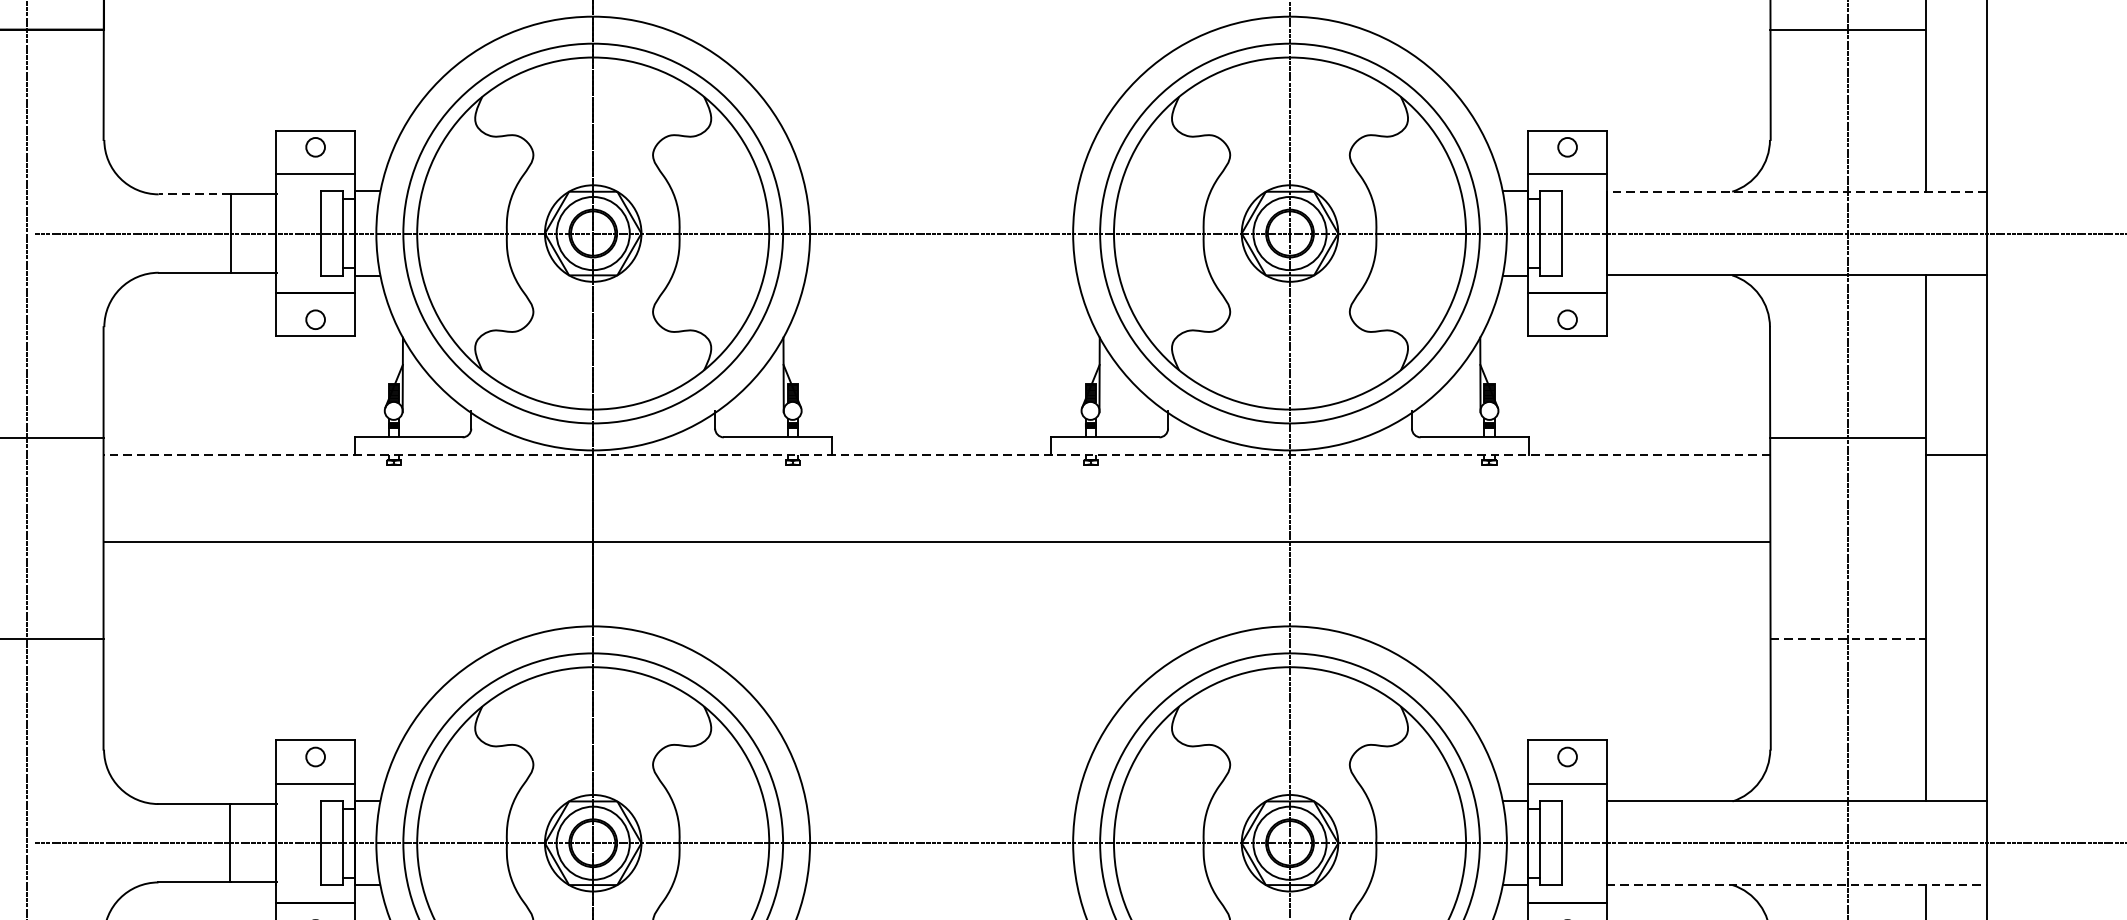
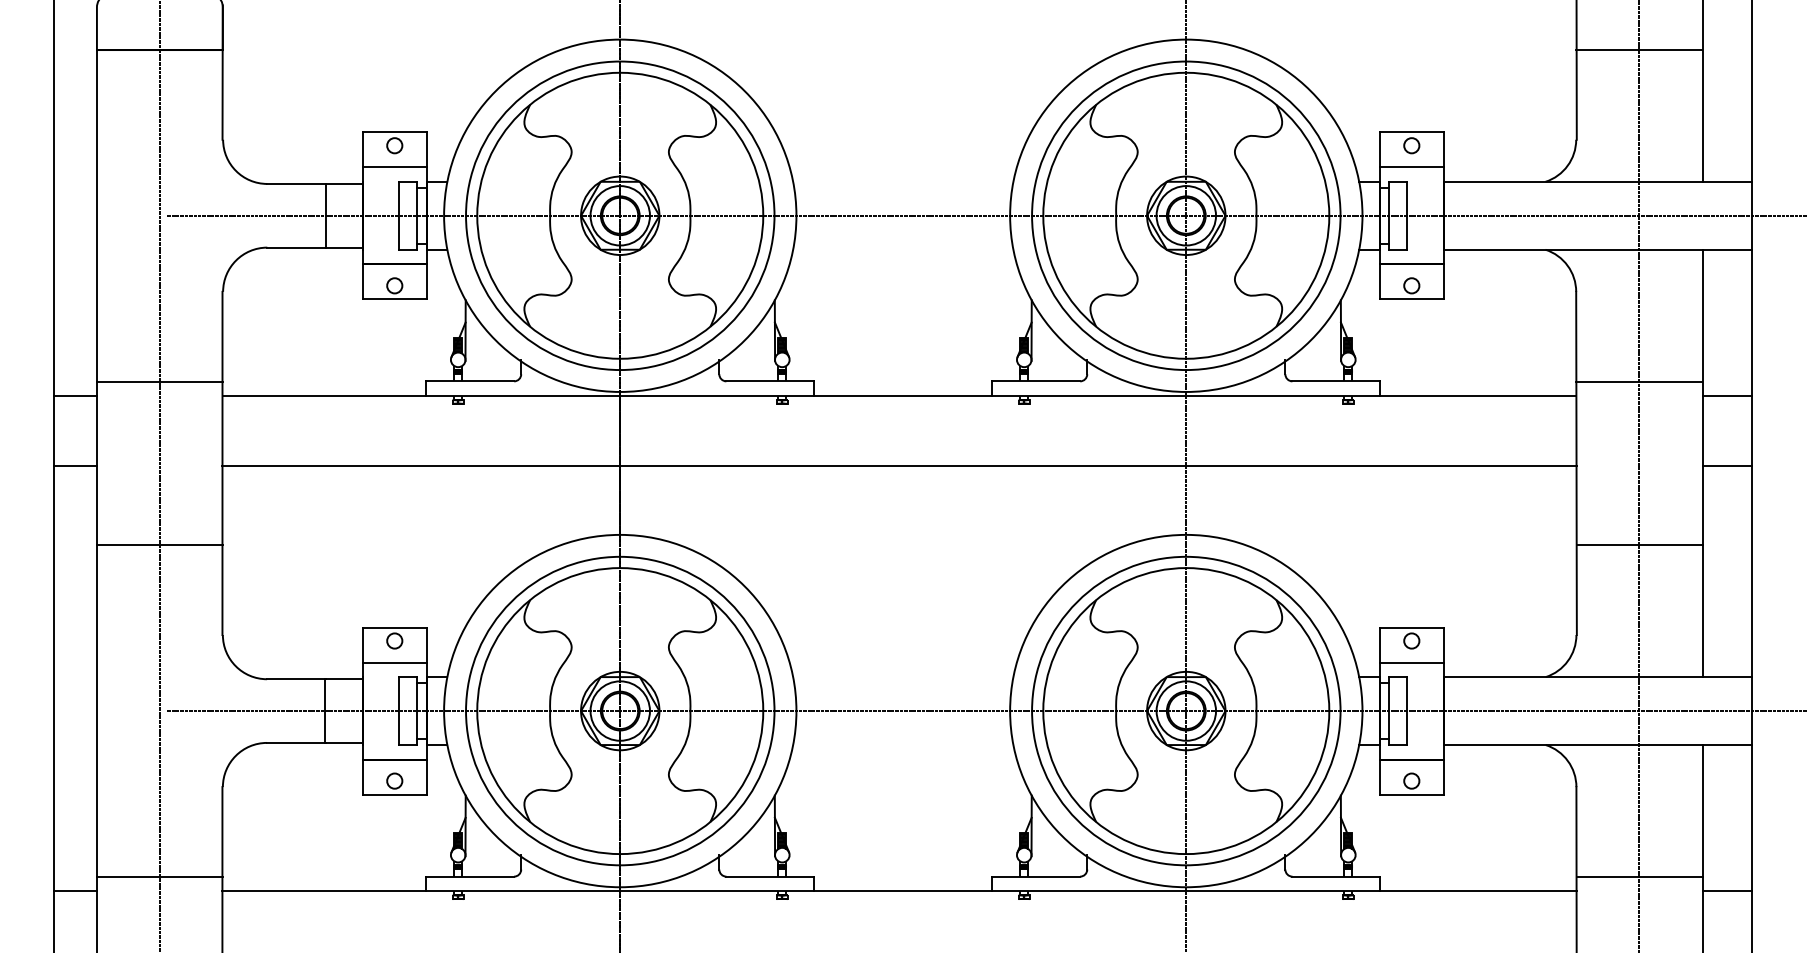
line: (1796, 191) -> (1597, 181), dashed -> solid
line: (194, 193) -> (296, 183), dashed -> solid
line: (936, 454) -> (899, 395), dashed -> solid
line: (1956, 542) -> (1727, 466), added
line: (1847, 639) -> (1639, 545), dashed -> solid
line: (1797, 885) -> (1598, 745), dashed -> solid

